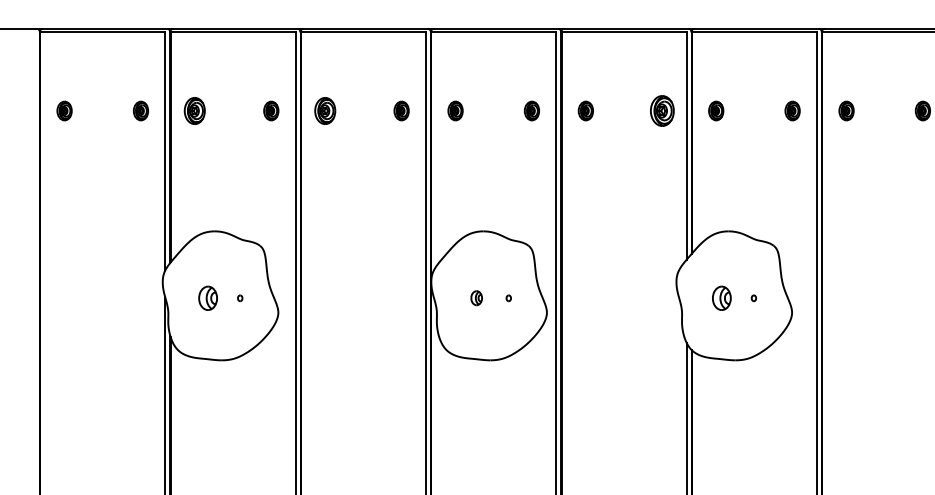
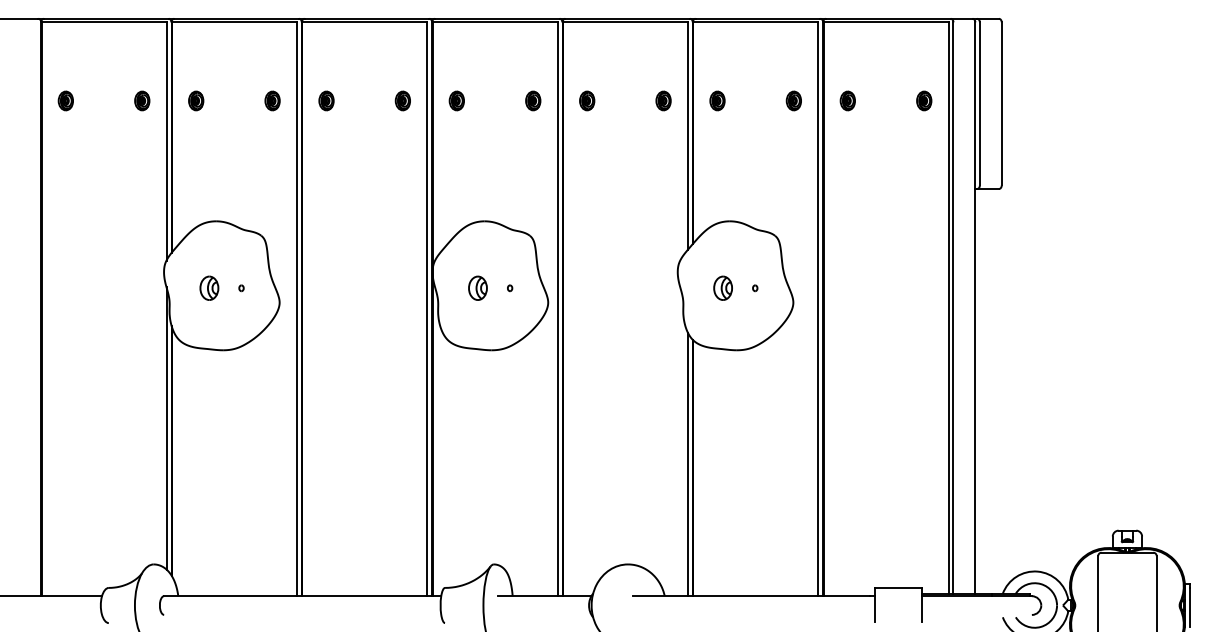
part: (195, 110) -> (196, 100), size x0.71
part: (325, 110) -> (326, 100), size x0.71
part: (662, 110) -> (663, 100), size x0.62
part: (476, 297) -> (477, 287), size x1.67

